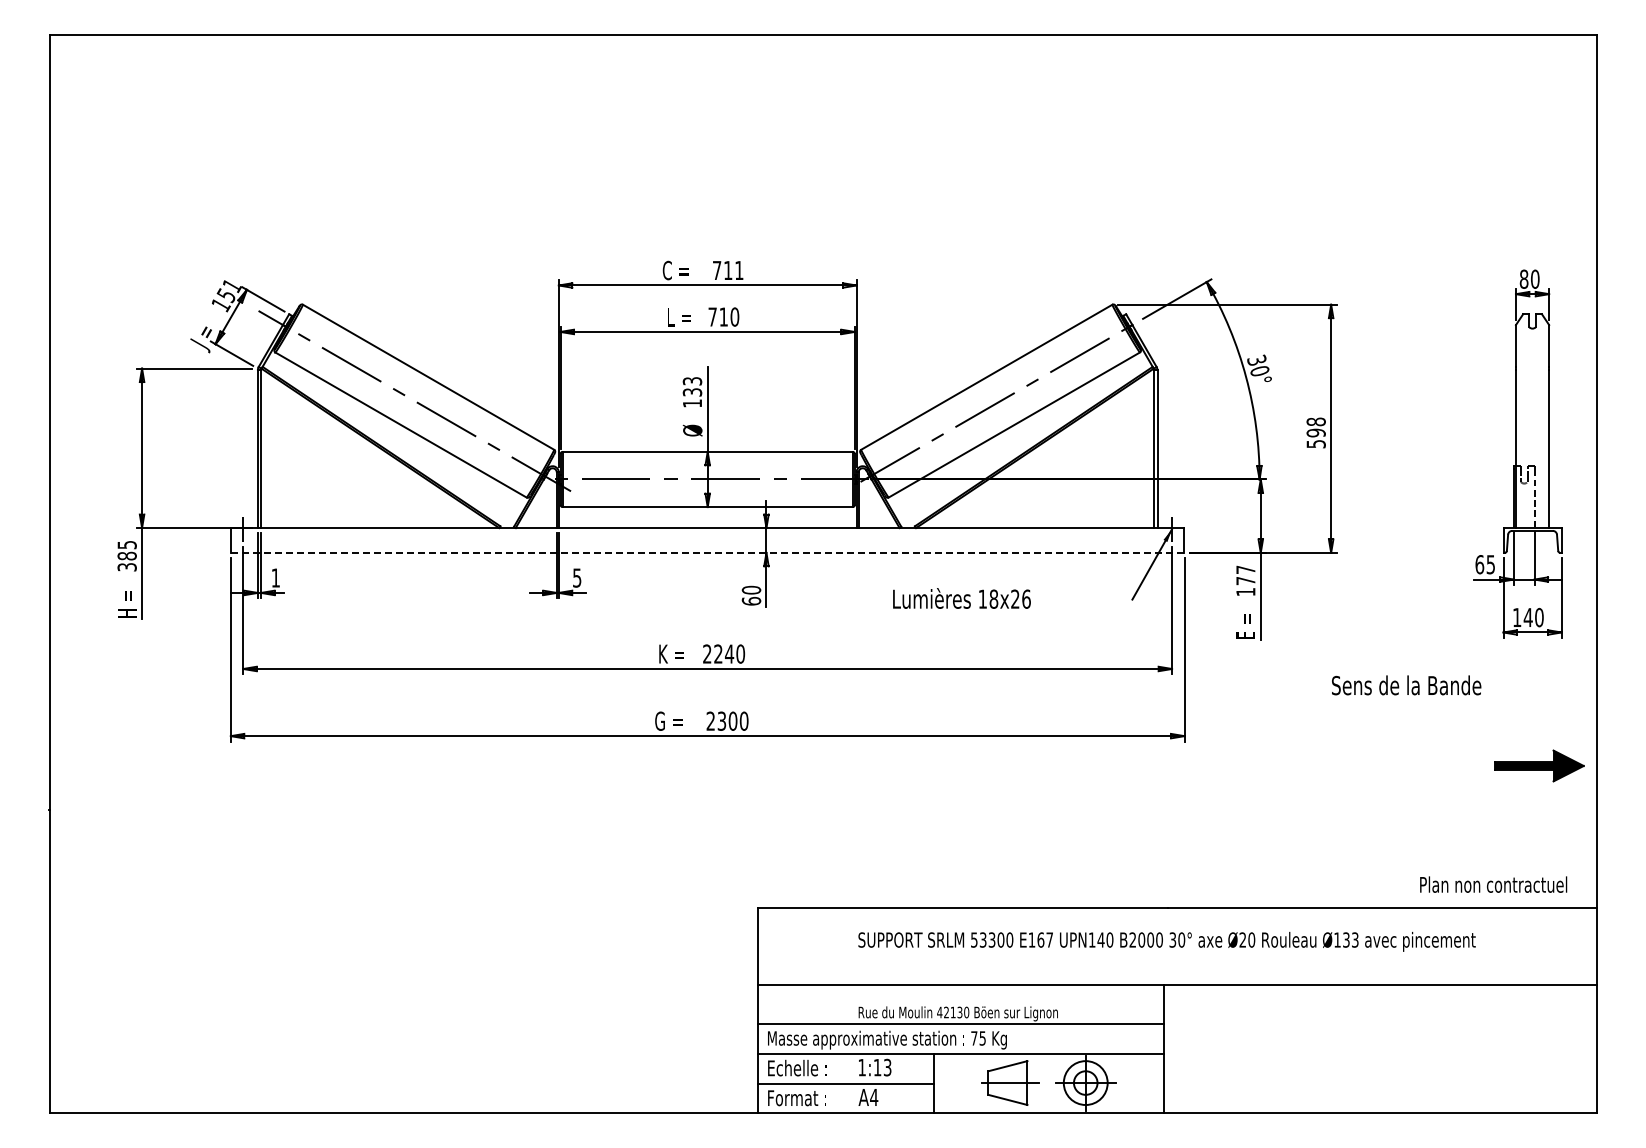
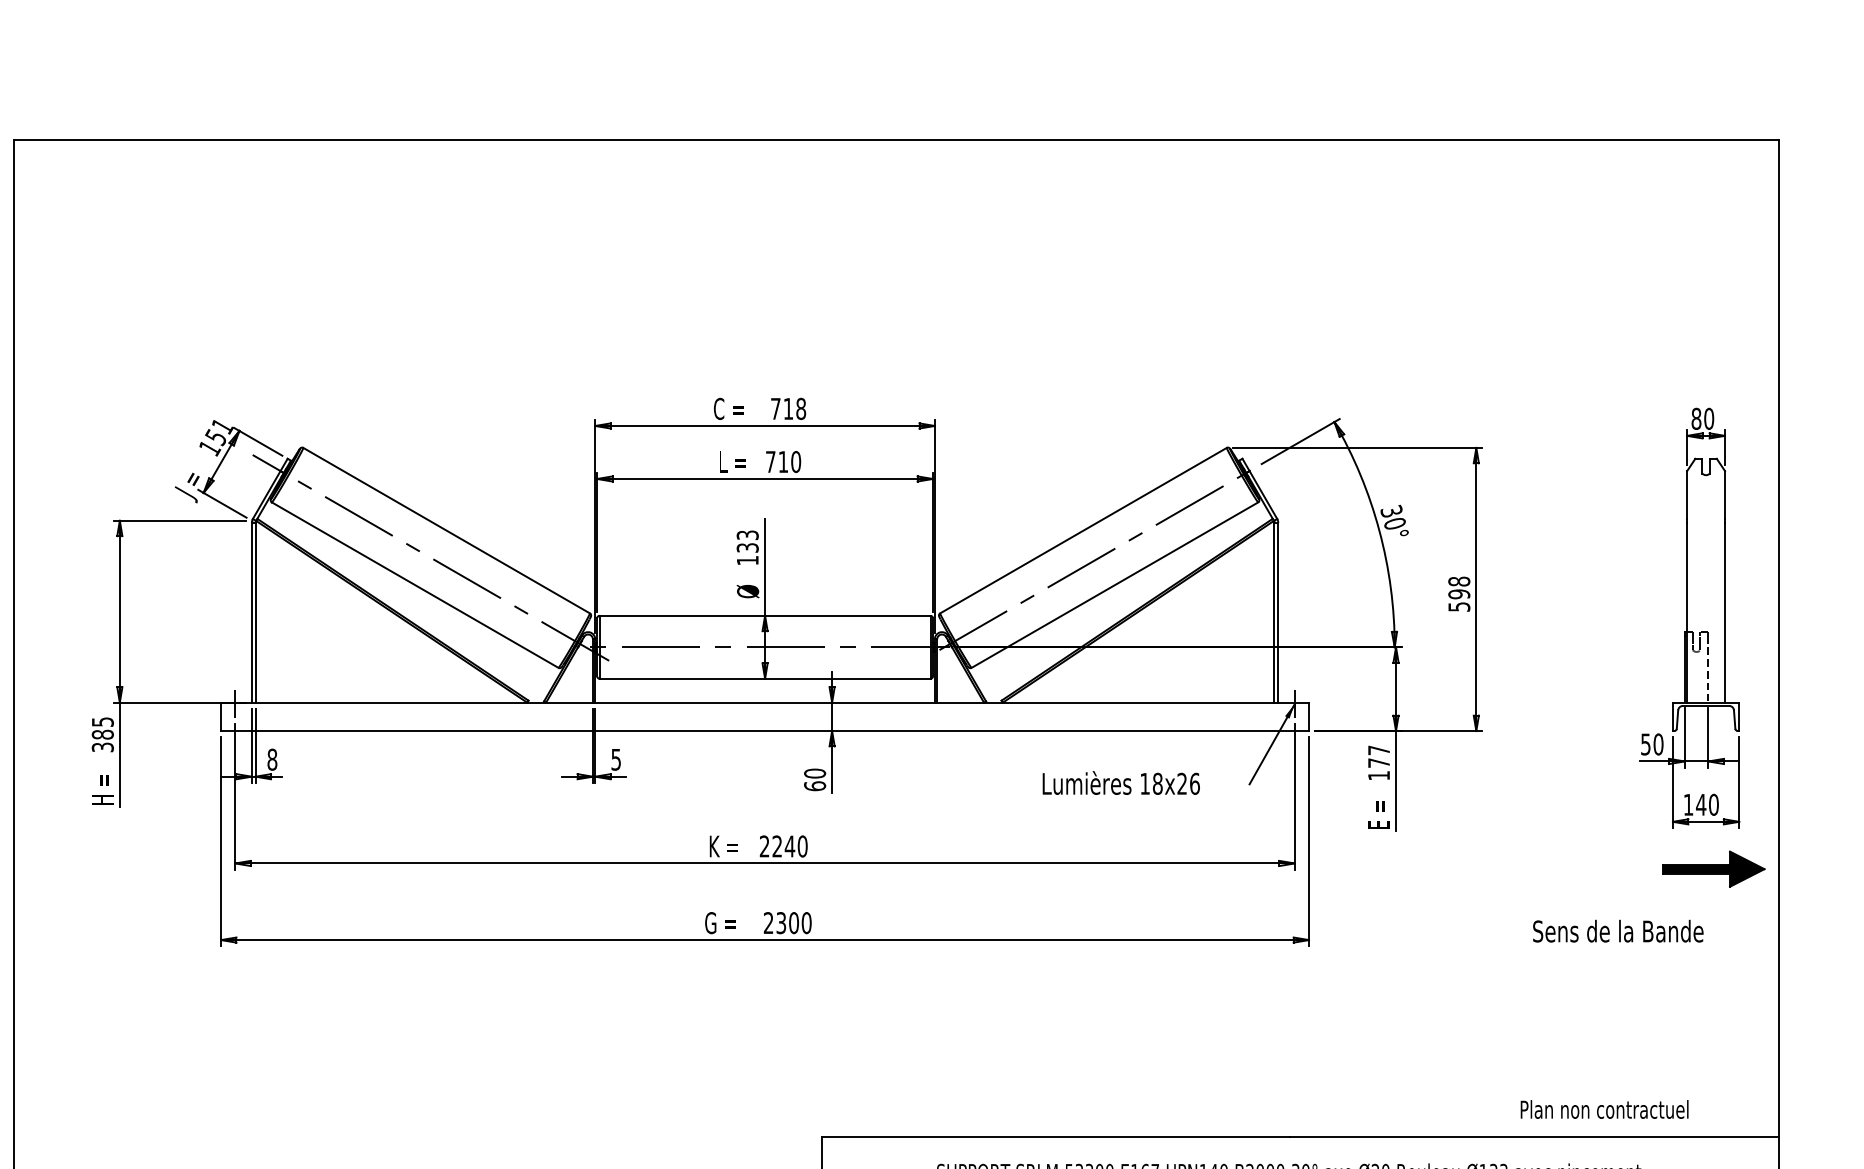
text: (739, 270) -> (801, 408), 711 -> 718
line: (707, 552) -> (764, 730), dashed -> solid
text: (1485, 564) -> (1652, 744), 65 -> 50
text: (275, 577) -> (272, 759), 1 -> 8
text: (961, 598) -> (1120, 783), moved
text: (1406, 685) -> (1618, 931), moved
part: (1539, 765) -> (1714, 868), moved
text: (1493, 884) -> (1604, 1109), moved

